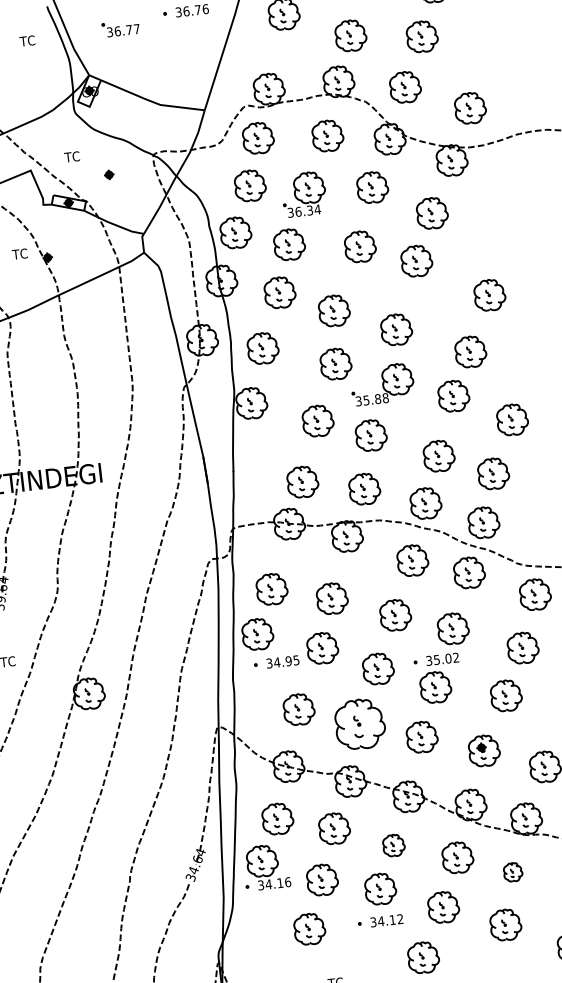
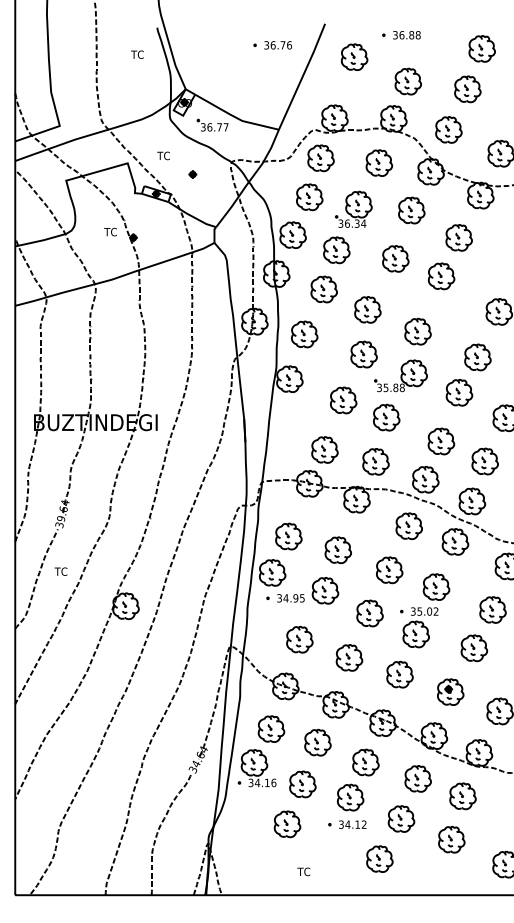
part: (120, 27) -> (212, 124), moved
part: (360, 723) -> (349, 657), size x0.62
part: (393, 845) -> (365, 762), size x1.43
part: (512, 872) -> (462, 796), size x1.67

